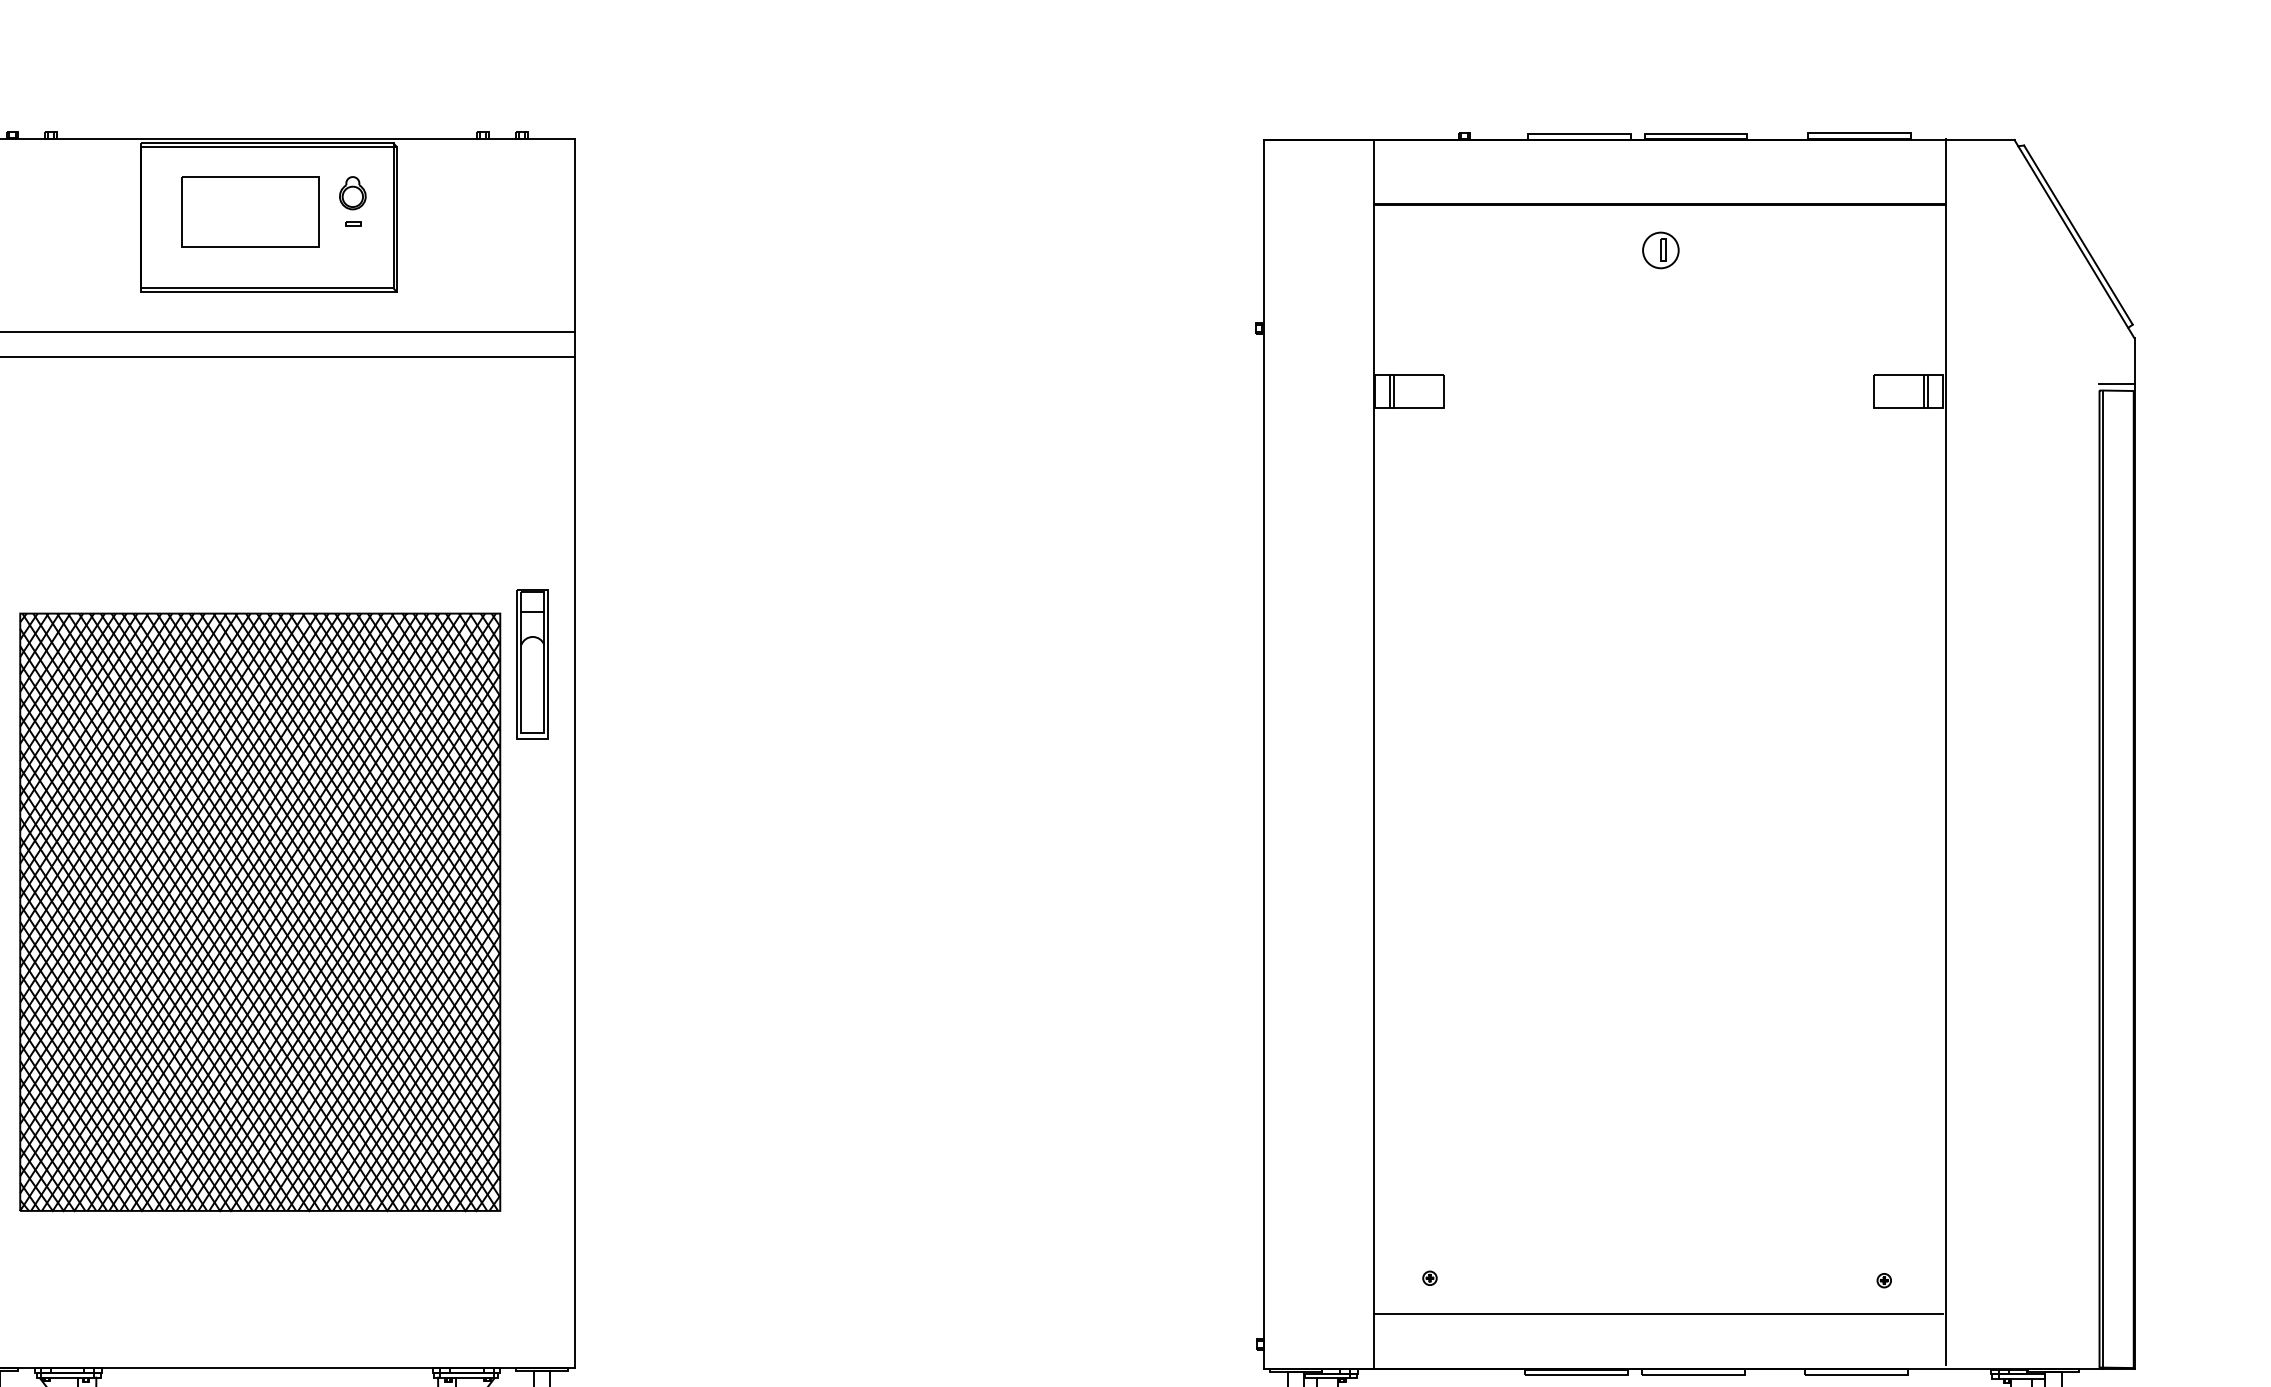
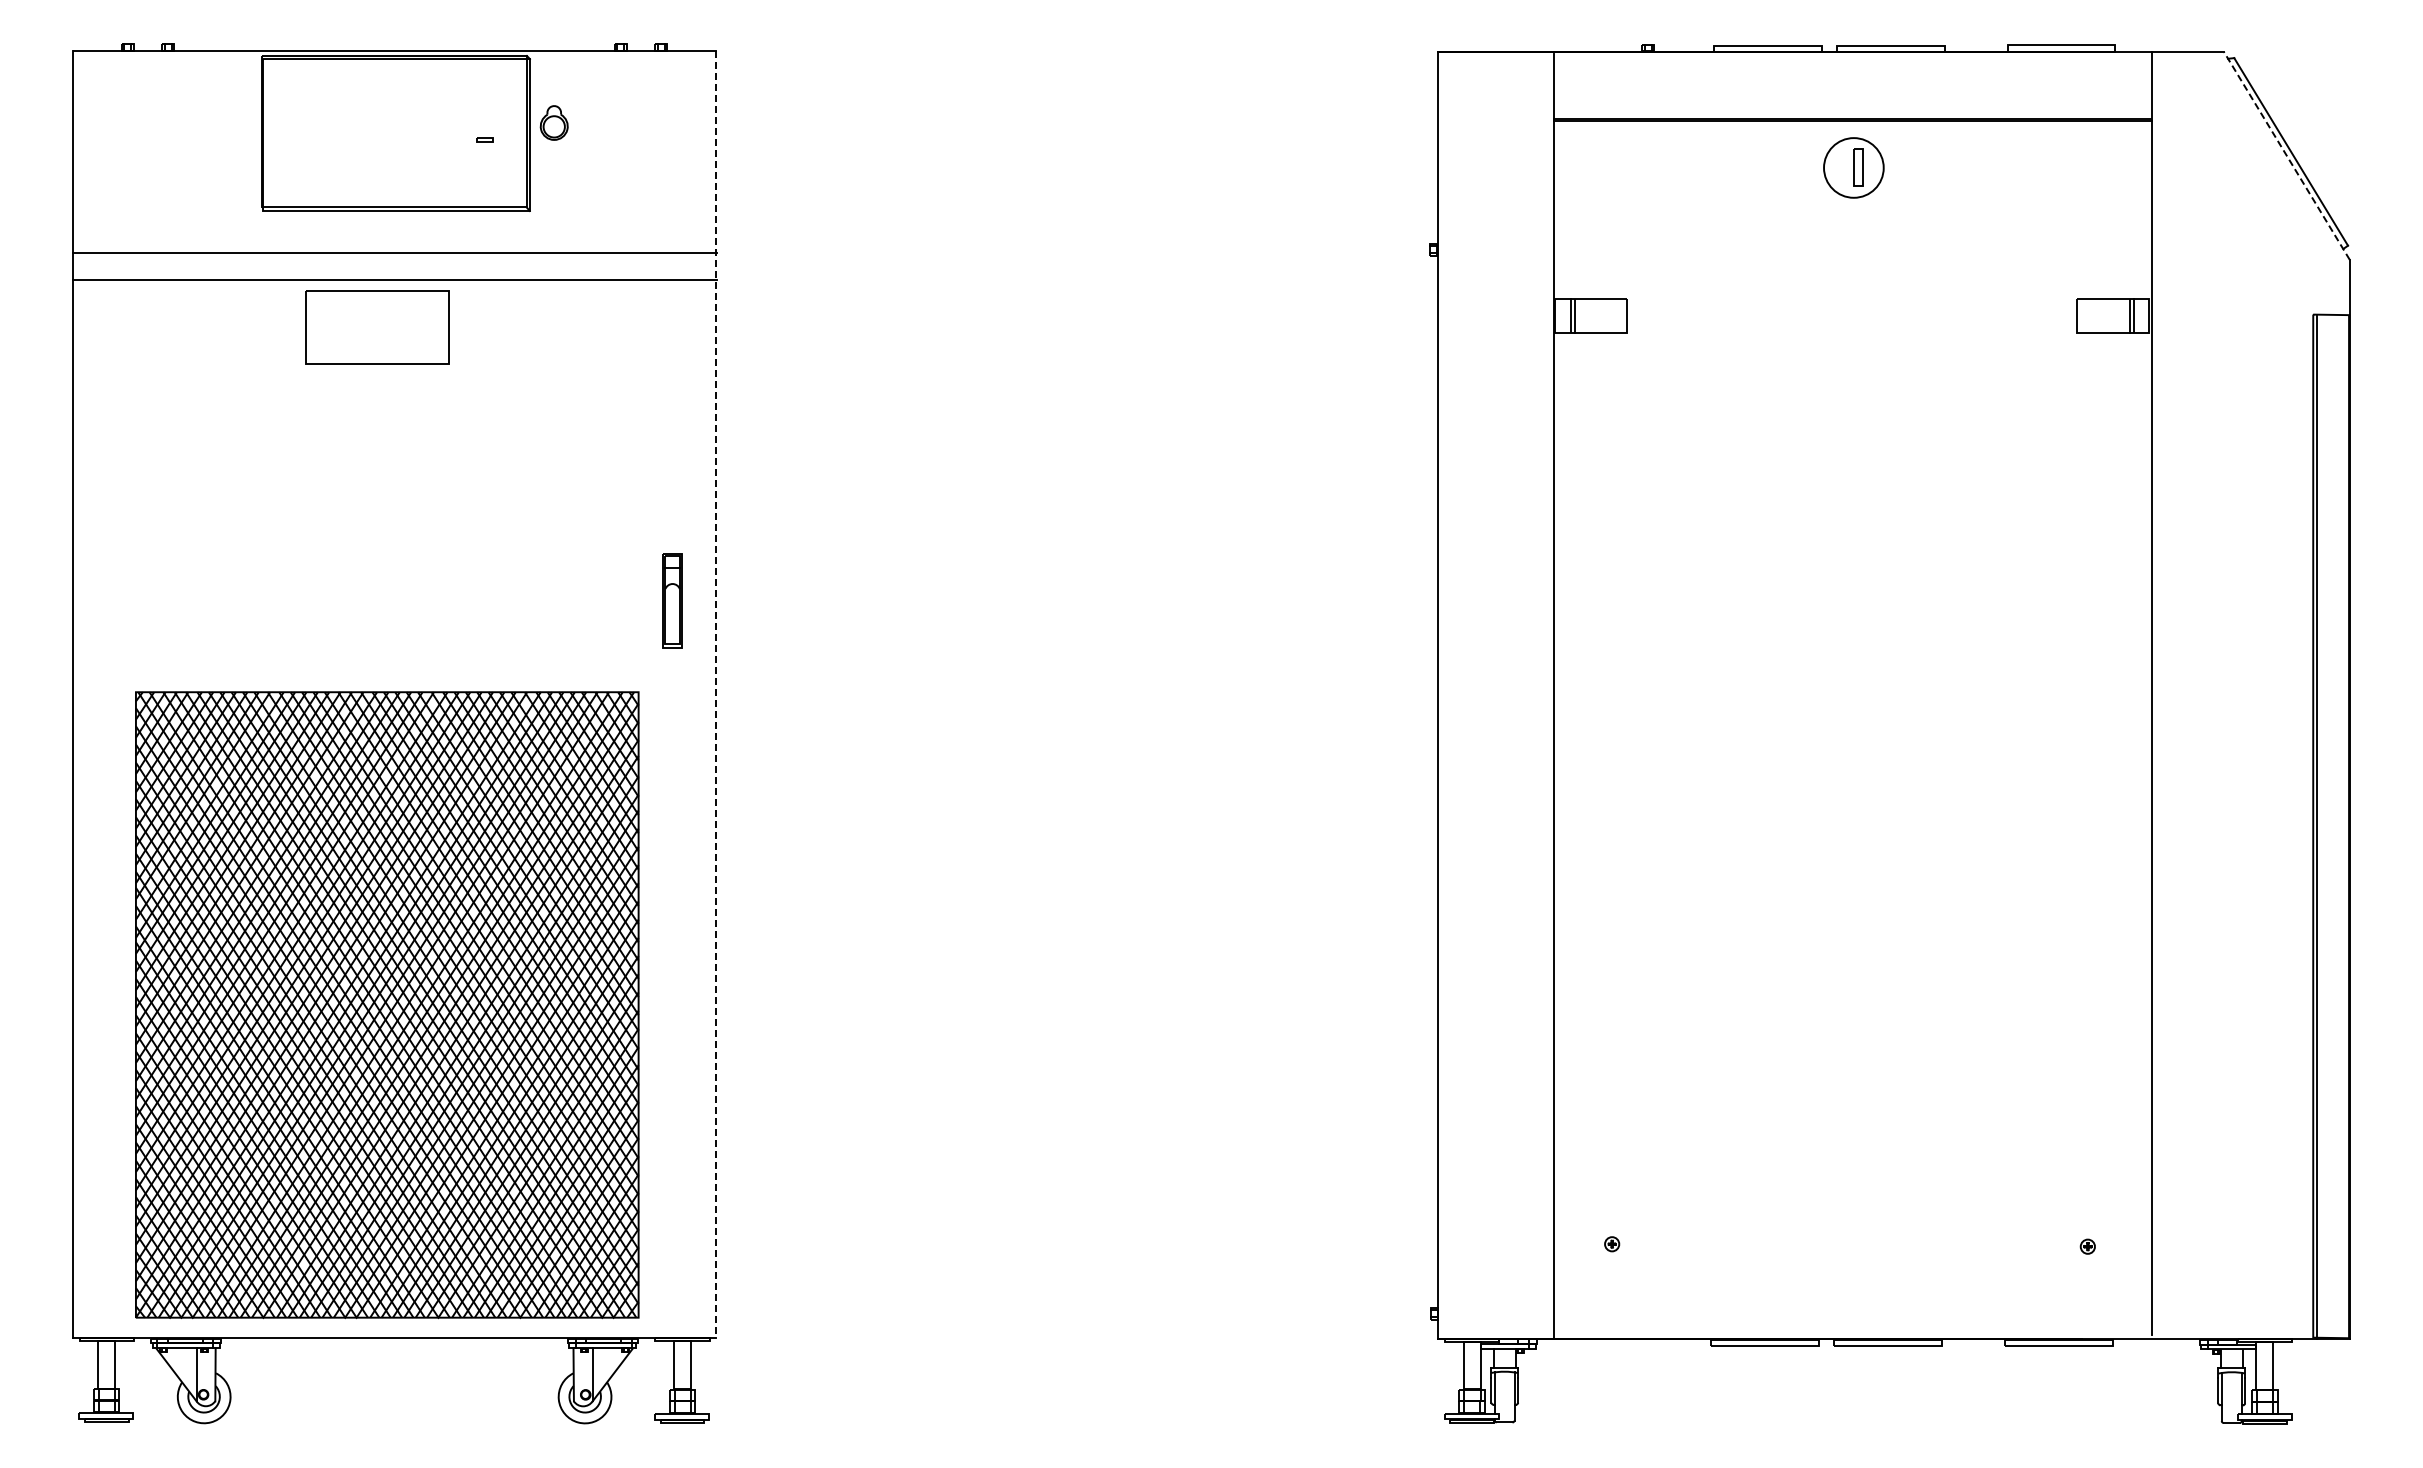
part: (352, 192) -> (553, 122), moved
part: (250, 211) -> (377, 327), moved
line: (2073, 238) -> (2286, 155), solid -> dashed
part: (1660, 250) -> (1853, 167), size x1.6
line: (2116, 384) -> (2331, 308), removed
part: (532, 663) -> (672, 600), size x0.6
line: (574, 754) -> (716, 695), solid -> dashed
part: (260, 912) -> (387, 1005), moved
line: (1658, 1313) -> (1851, 1281), removed

